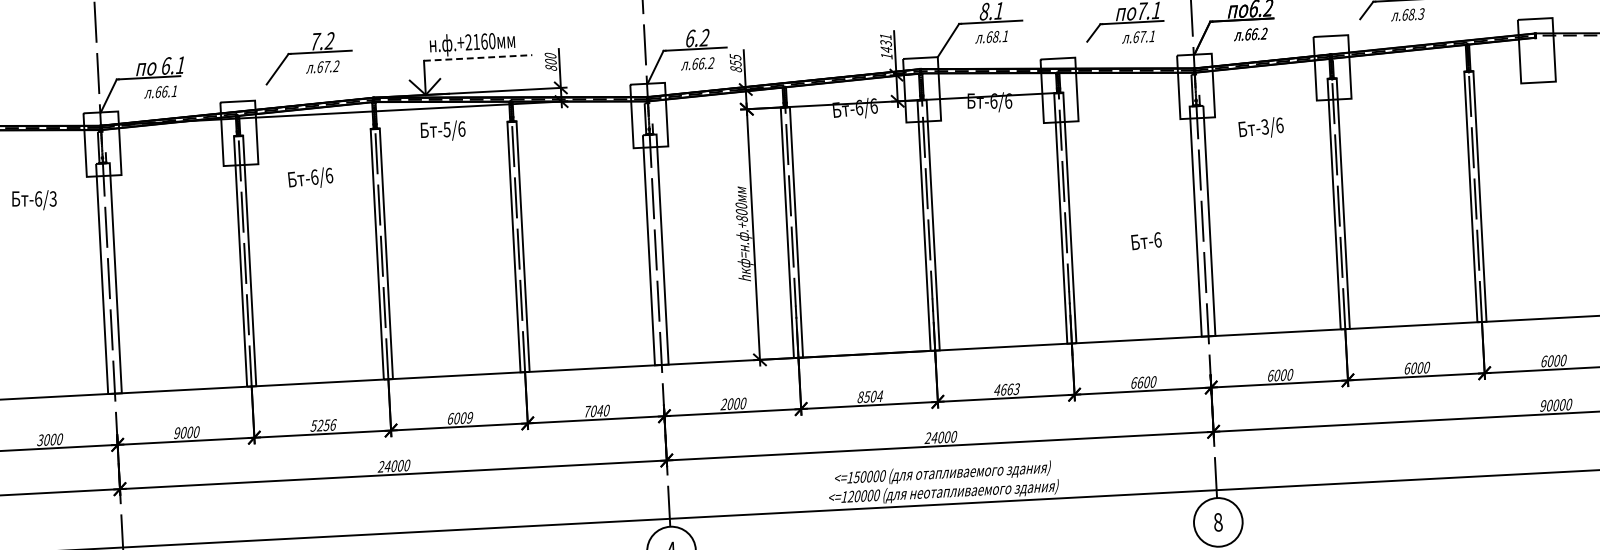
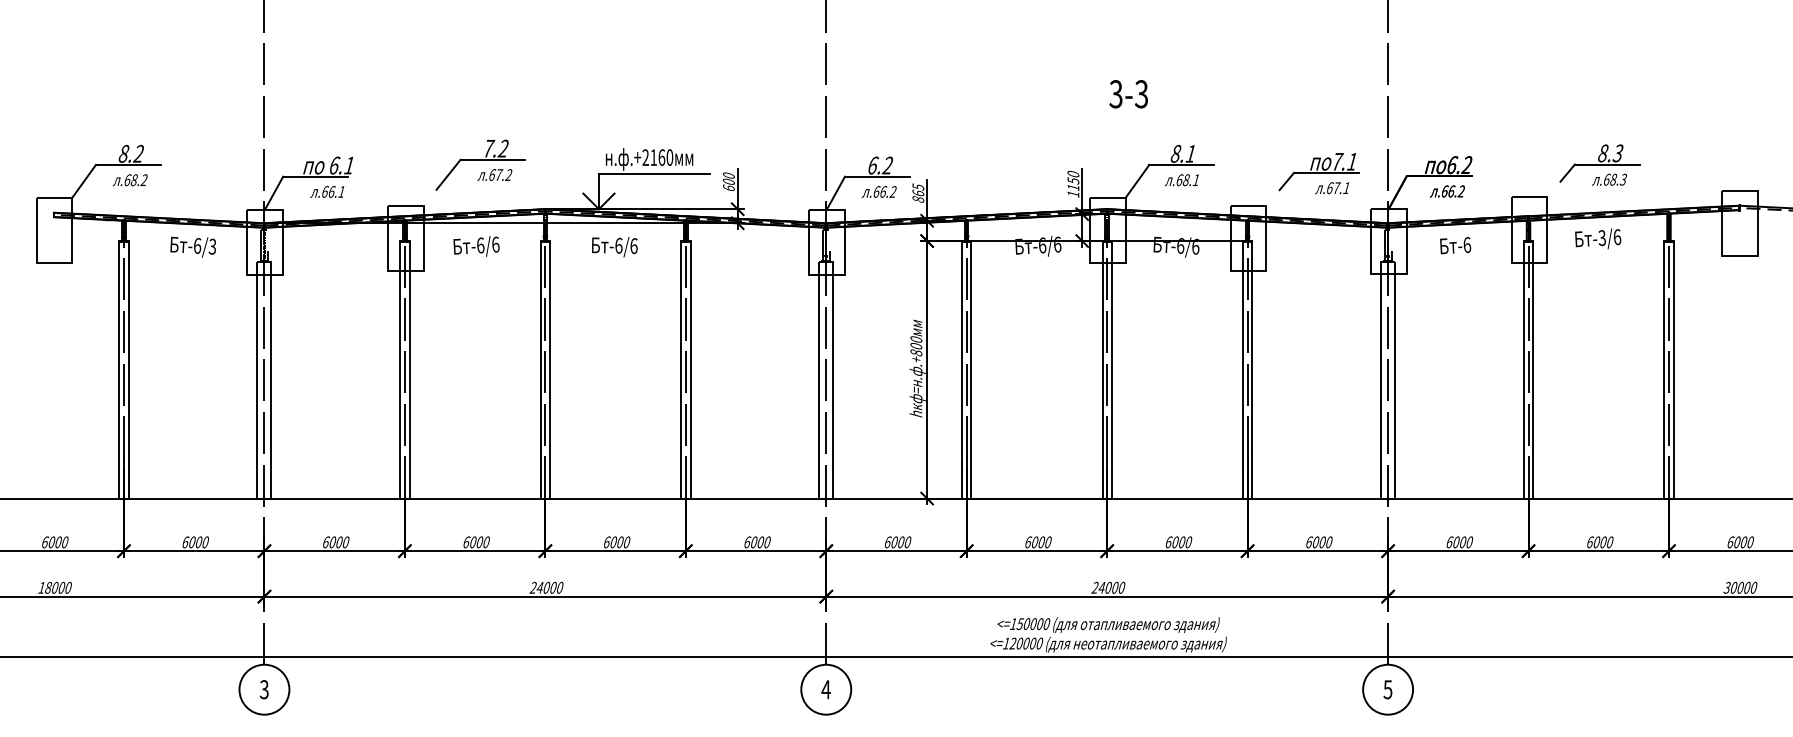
text: (886, 42) -> (1073, 180), 1431 -> 1150
line: (478, 58) -> (654, 174), dashed -> solid
text: (735, 62) -> (918, 192), 855 -> 865
text: (550, 67) -> (728, 187), 800 -> 600
text: (1261, 127) -> (1598, 238), moved
text: (446, 129) -> (618, 245), -5/6 -> -6/6
text: (310, 178) -> (476, 246), moved
text: (33, 199) -> (192, 246), moved
text: (1146, 240) -> (1455, 245), moved
text: (1141, 382) -> (1316, 542), 6600 -> 6000
text: (1006, 389) -> (1178, 542), 4663 -> 6000
text: (870, 396) -> (1038, 542), 8504 -> 6000
text: (723, 404) -> (887, 542), 2000 -> 6000
text: (1542, 405) -> (1726, 587), 90000 -> 30000
text: (594, 411) -> (754, 542), 7040 -> 6000
text: (469, 417) -> (626, 542), 6009 -> 6000
text: (323, 425) -> (476, 542), 5256 -> 6000
text: (176, 433) -> (325, 542), 9000 -> 6000
text: (40, 440) -> (185, 542), 3000 -> 6000
text: (1217, 522) -> (1387, 689), 8 -> 5

